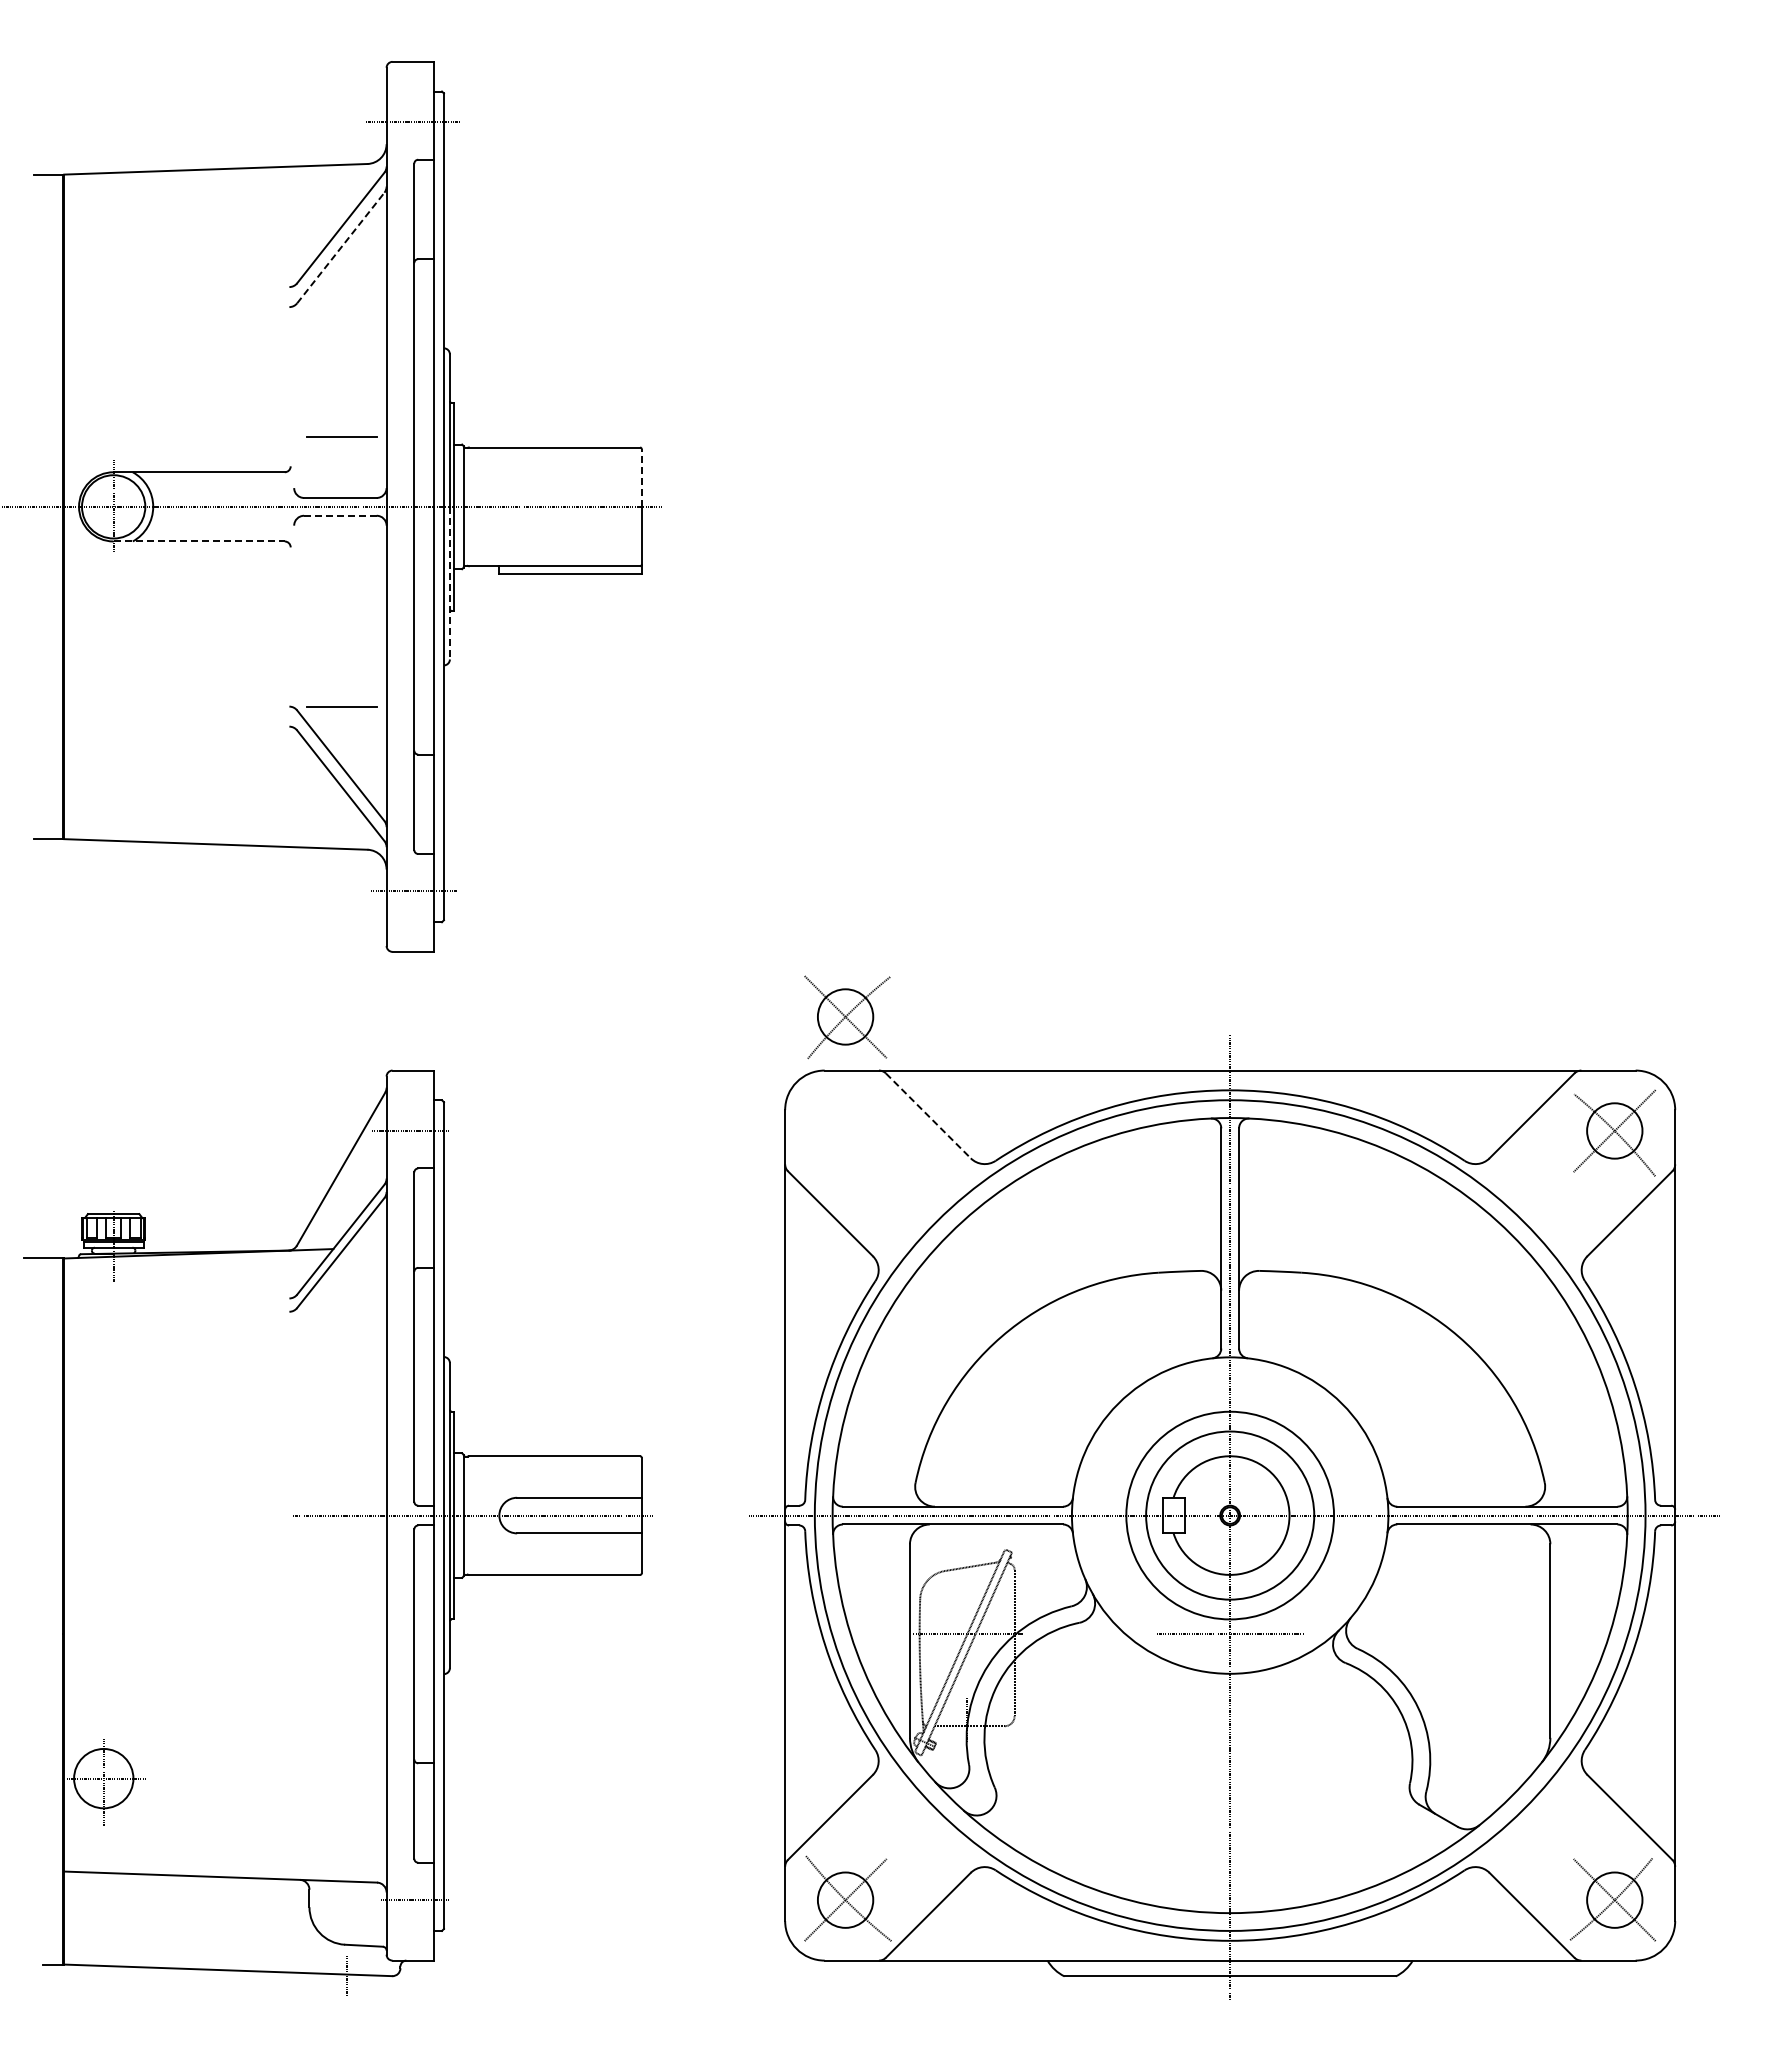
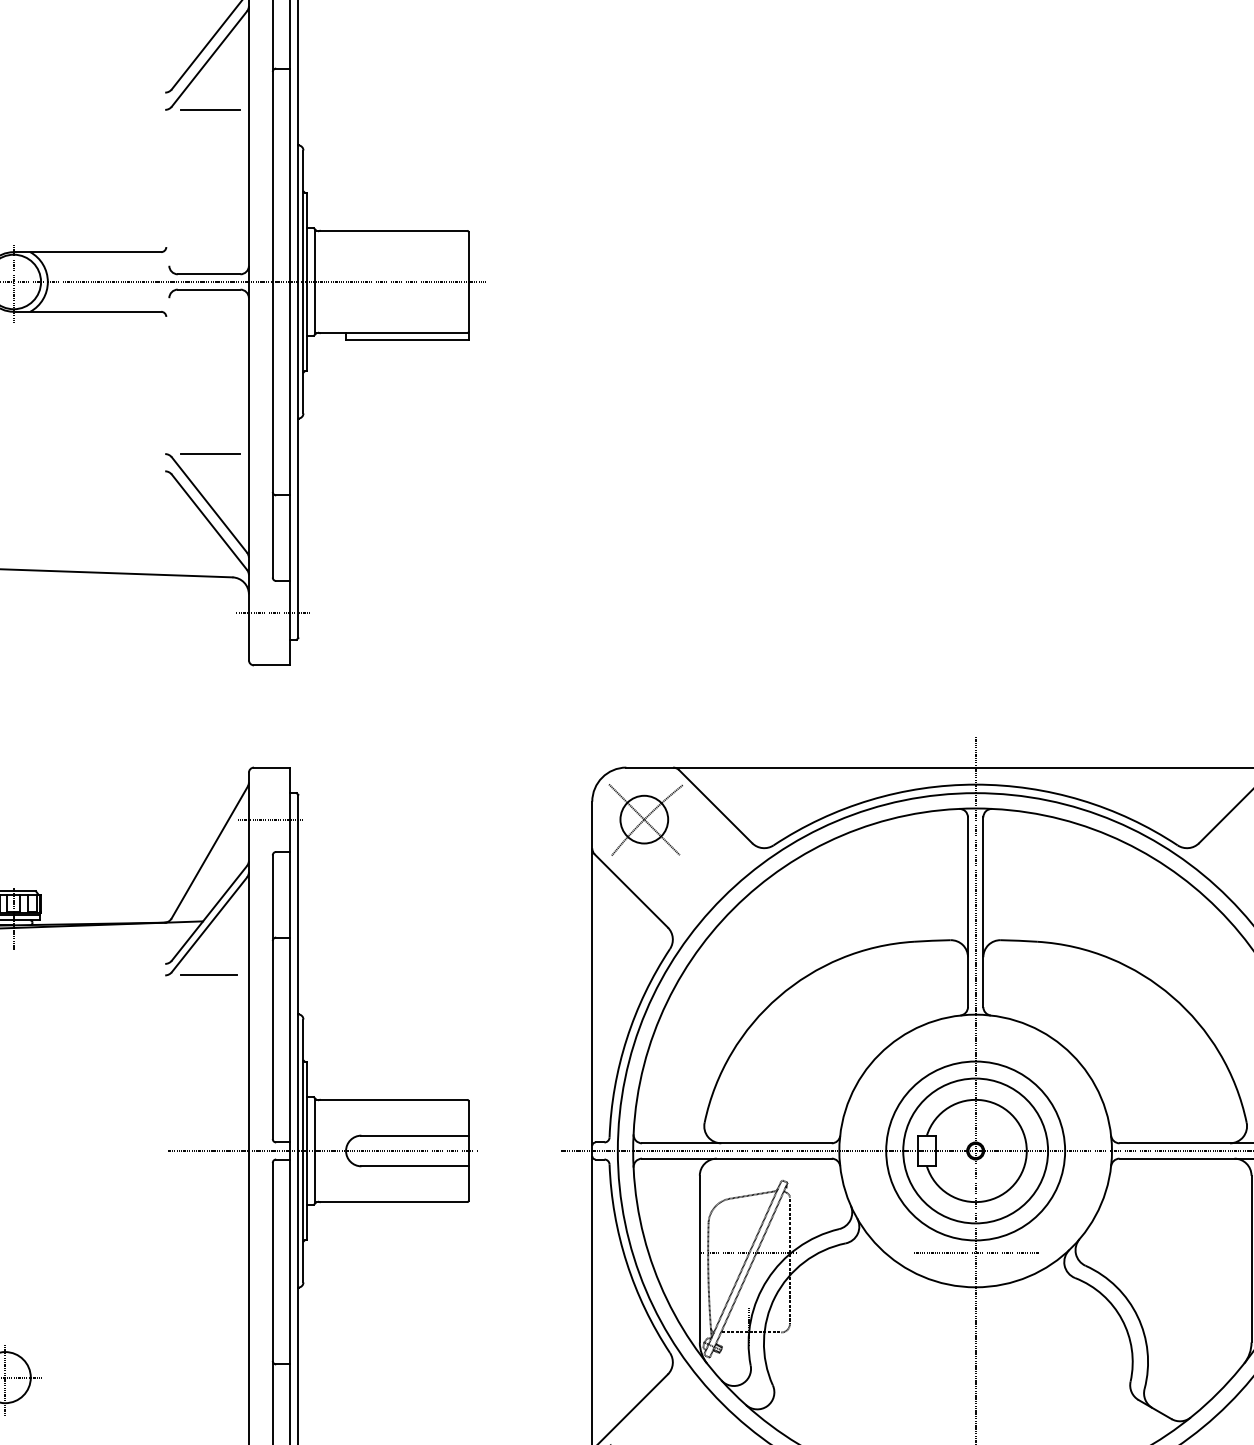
line: (341, 247) -> (210, 58), dashed -> solid
line: (341, 436) -> (210, 109), moved
line: (641, 478) -> (468, 257), dashed -> solid
line: (339, 515) -> (208, 289), dashed -> solid
line: (199, 541) -> (87, 311), dashed -> solid
line: (449, 583) -> (303, 347), dashed -> solid
part: (847, 1017) -> (645, 820), moved
line: (928, 1116) -> (715, 807), dashed -> solid
line: (339, 1311) -> (208, 975), added

